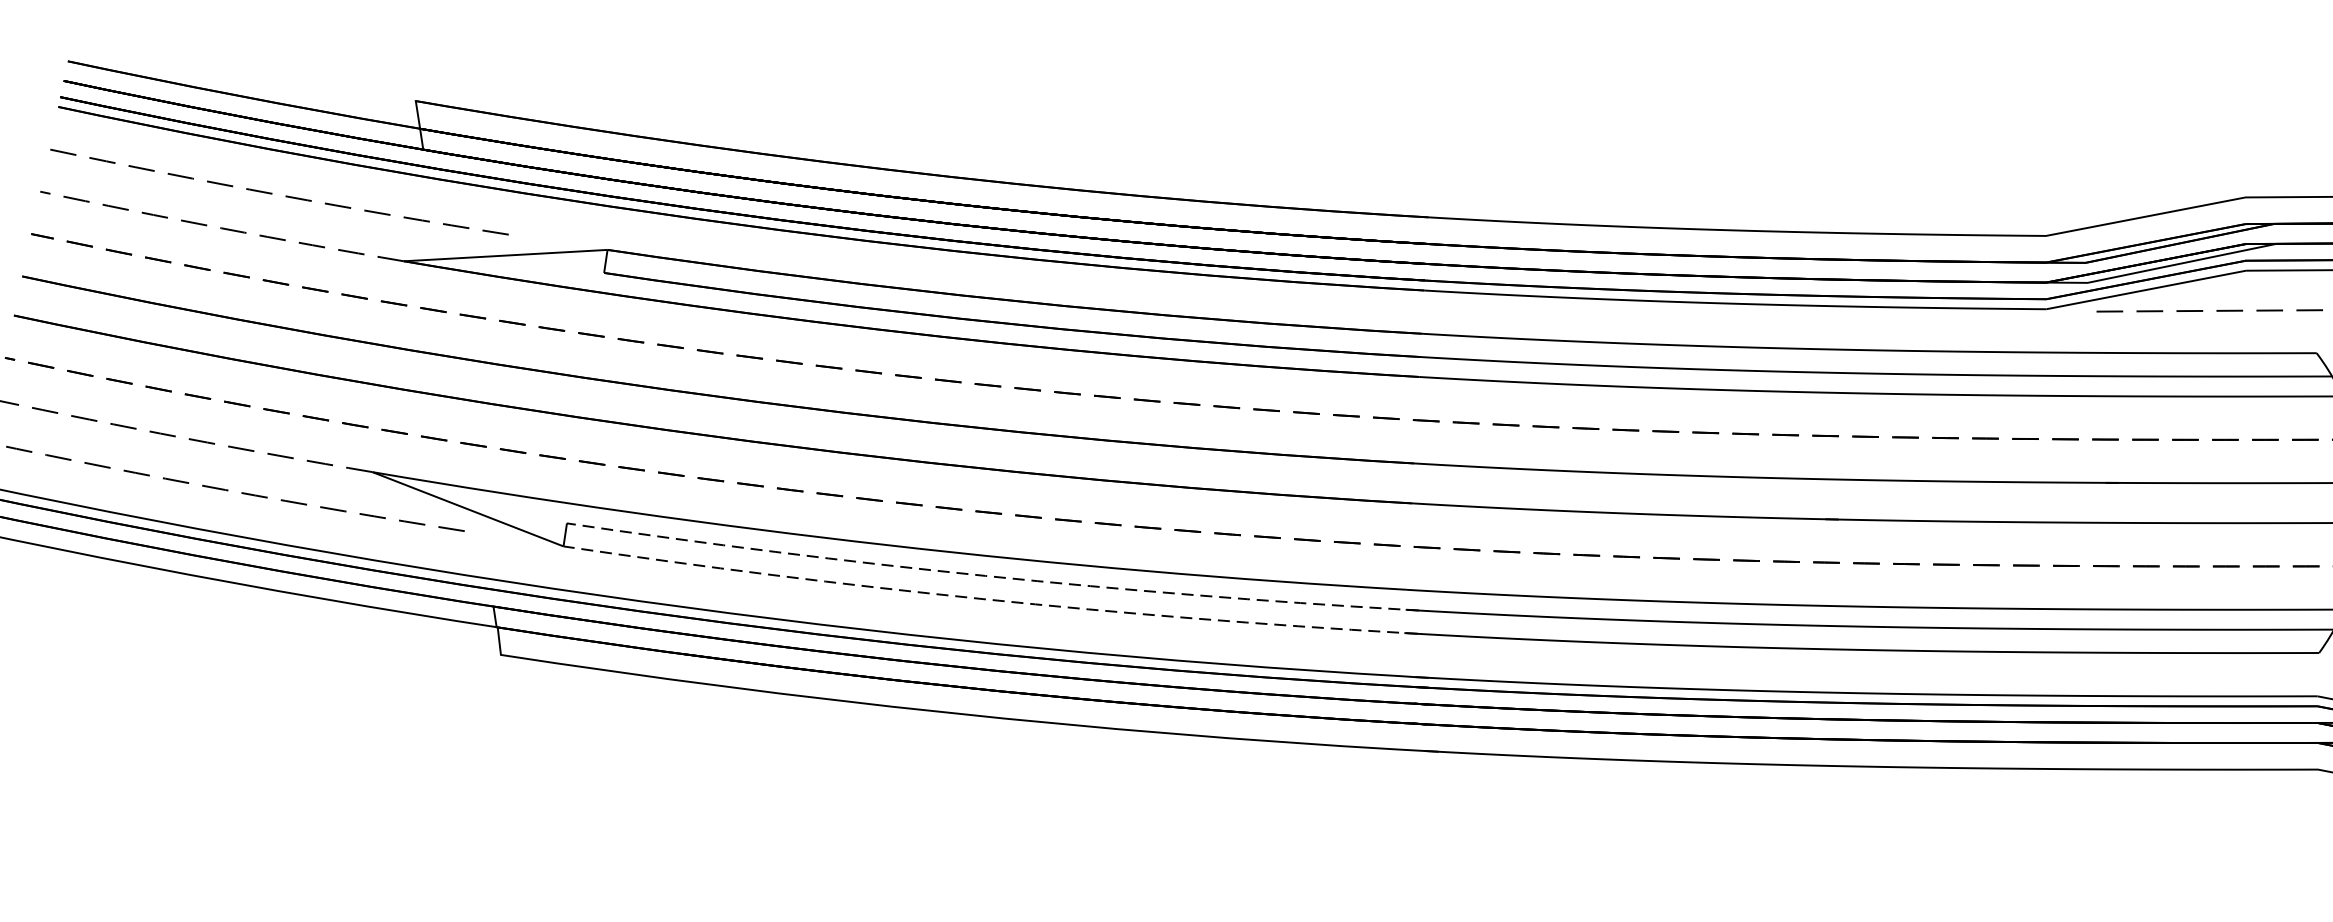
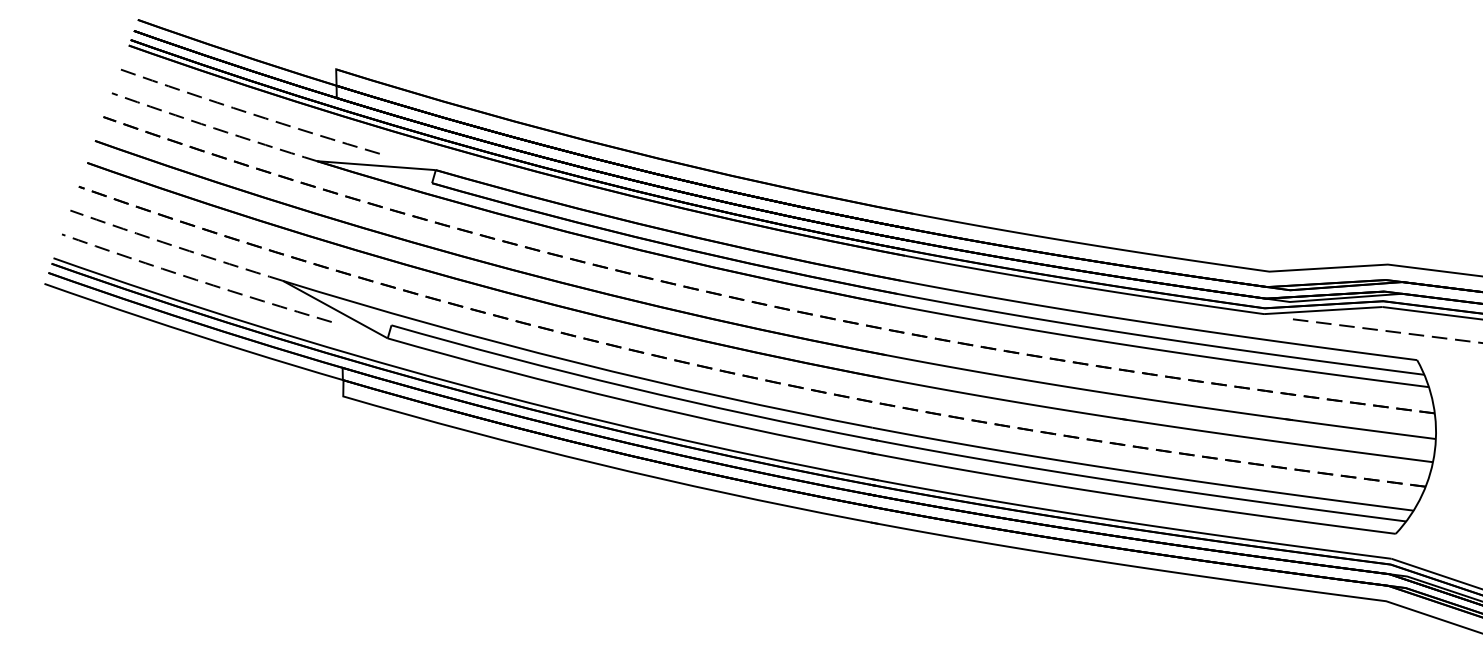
line: (992, 576) -> (633, 388), dashed -> solid
line: (989, 599) -> (630, 401), dashed -> solid

